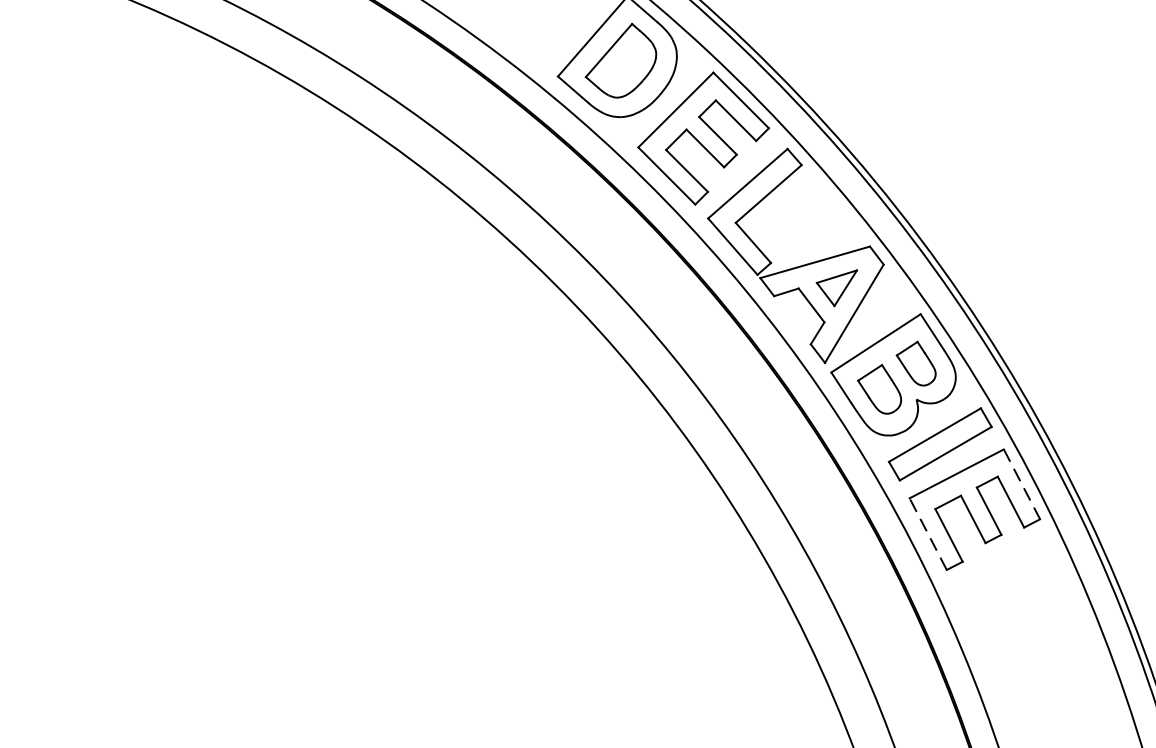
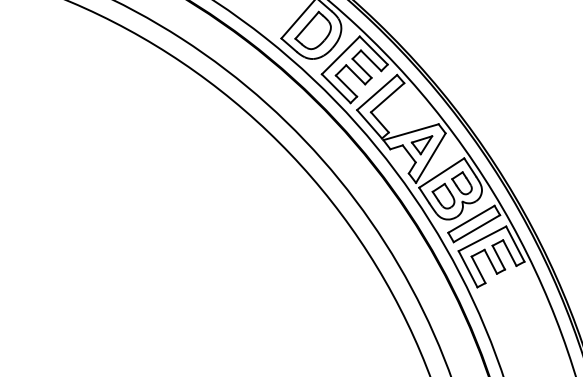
line: (1022, 485) -> (515, 244), dashed -> solid
line: (927, 532) -> (467, 268), dashed -> solid

